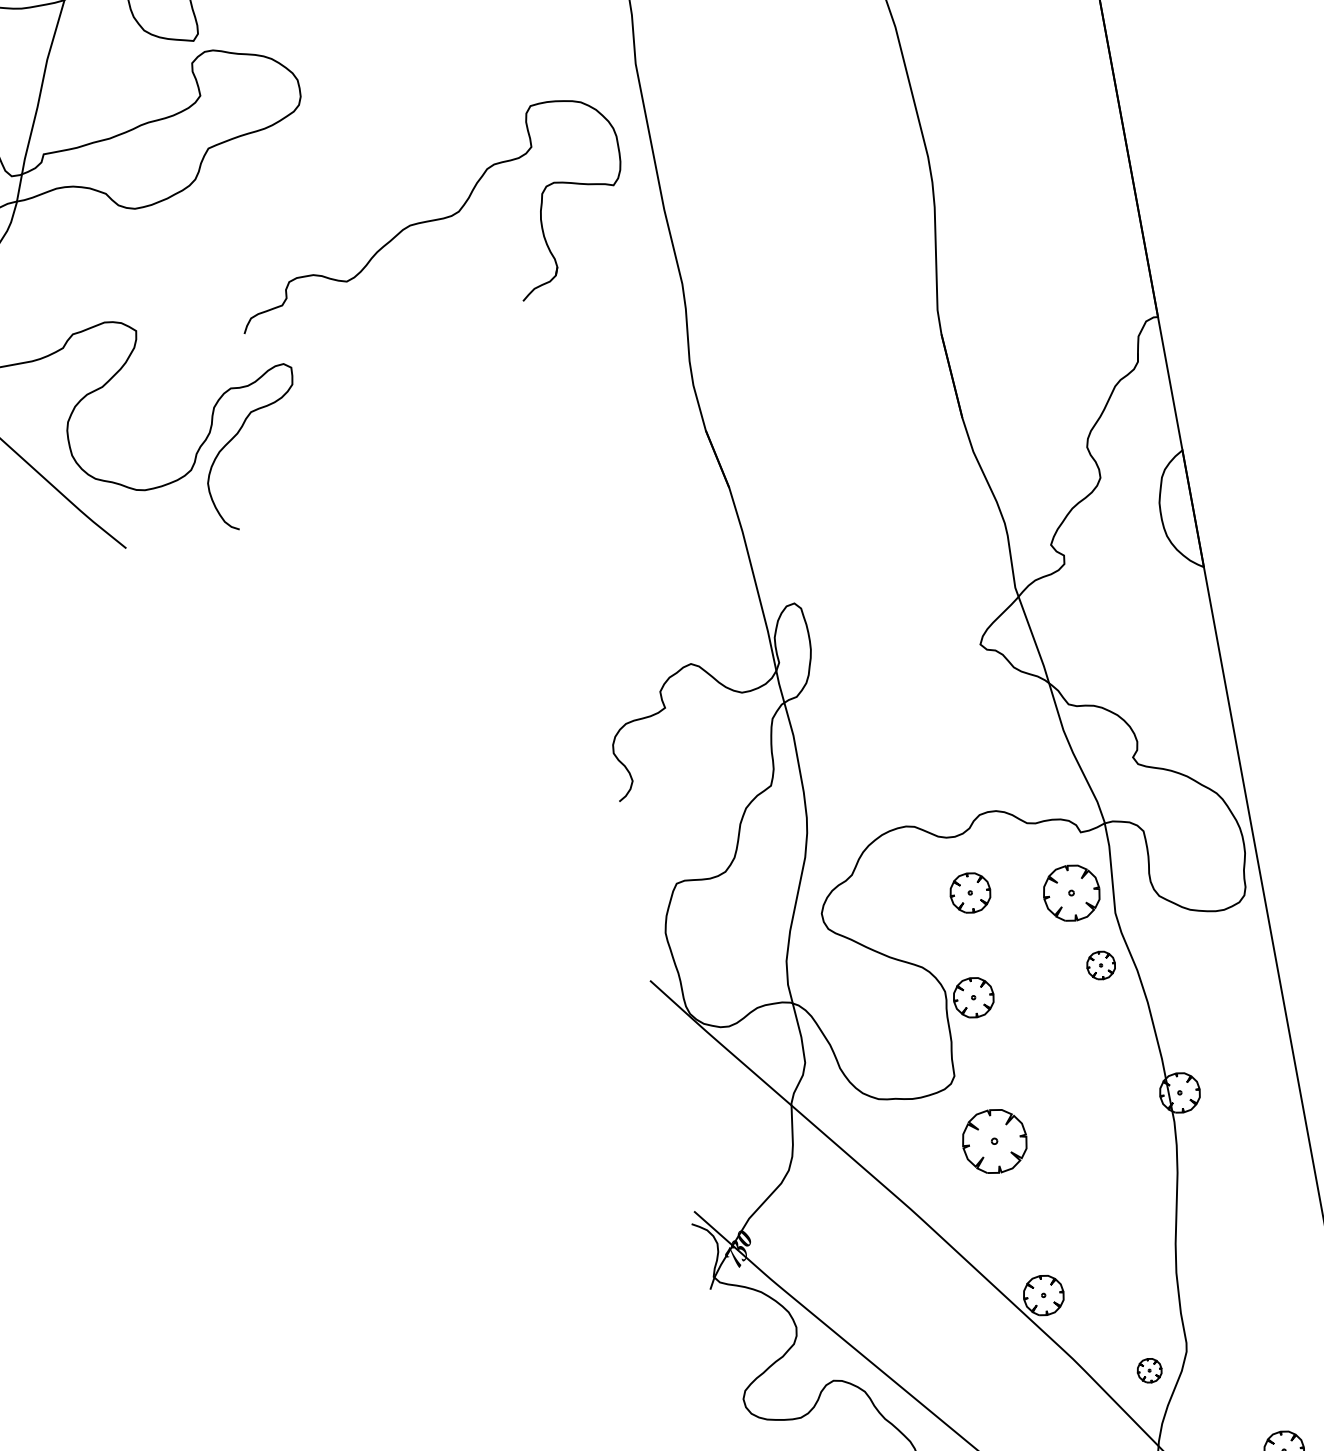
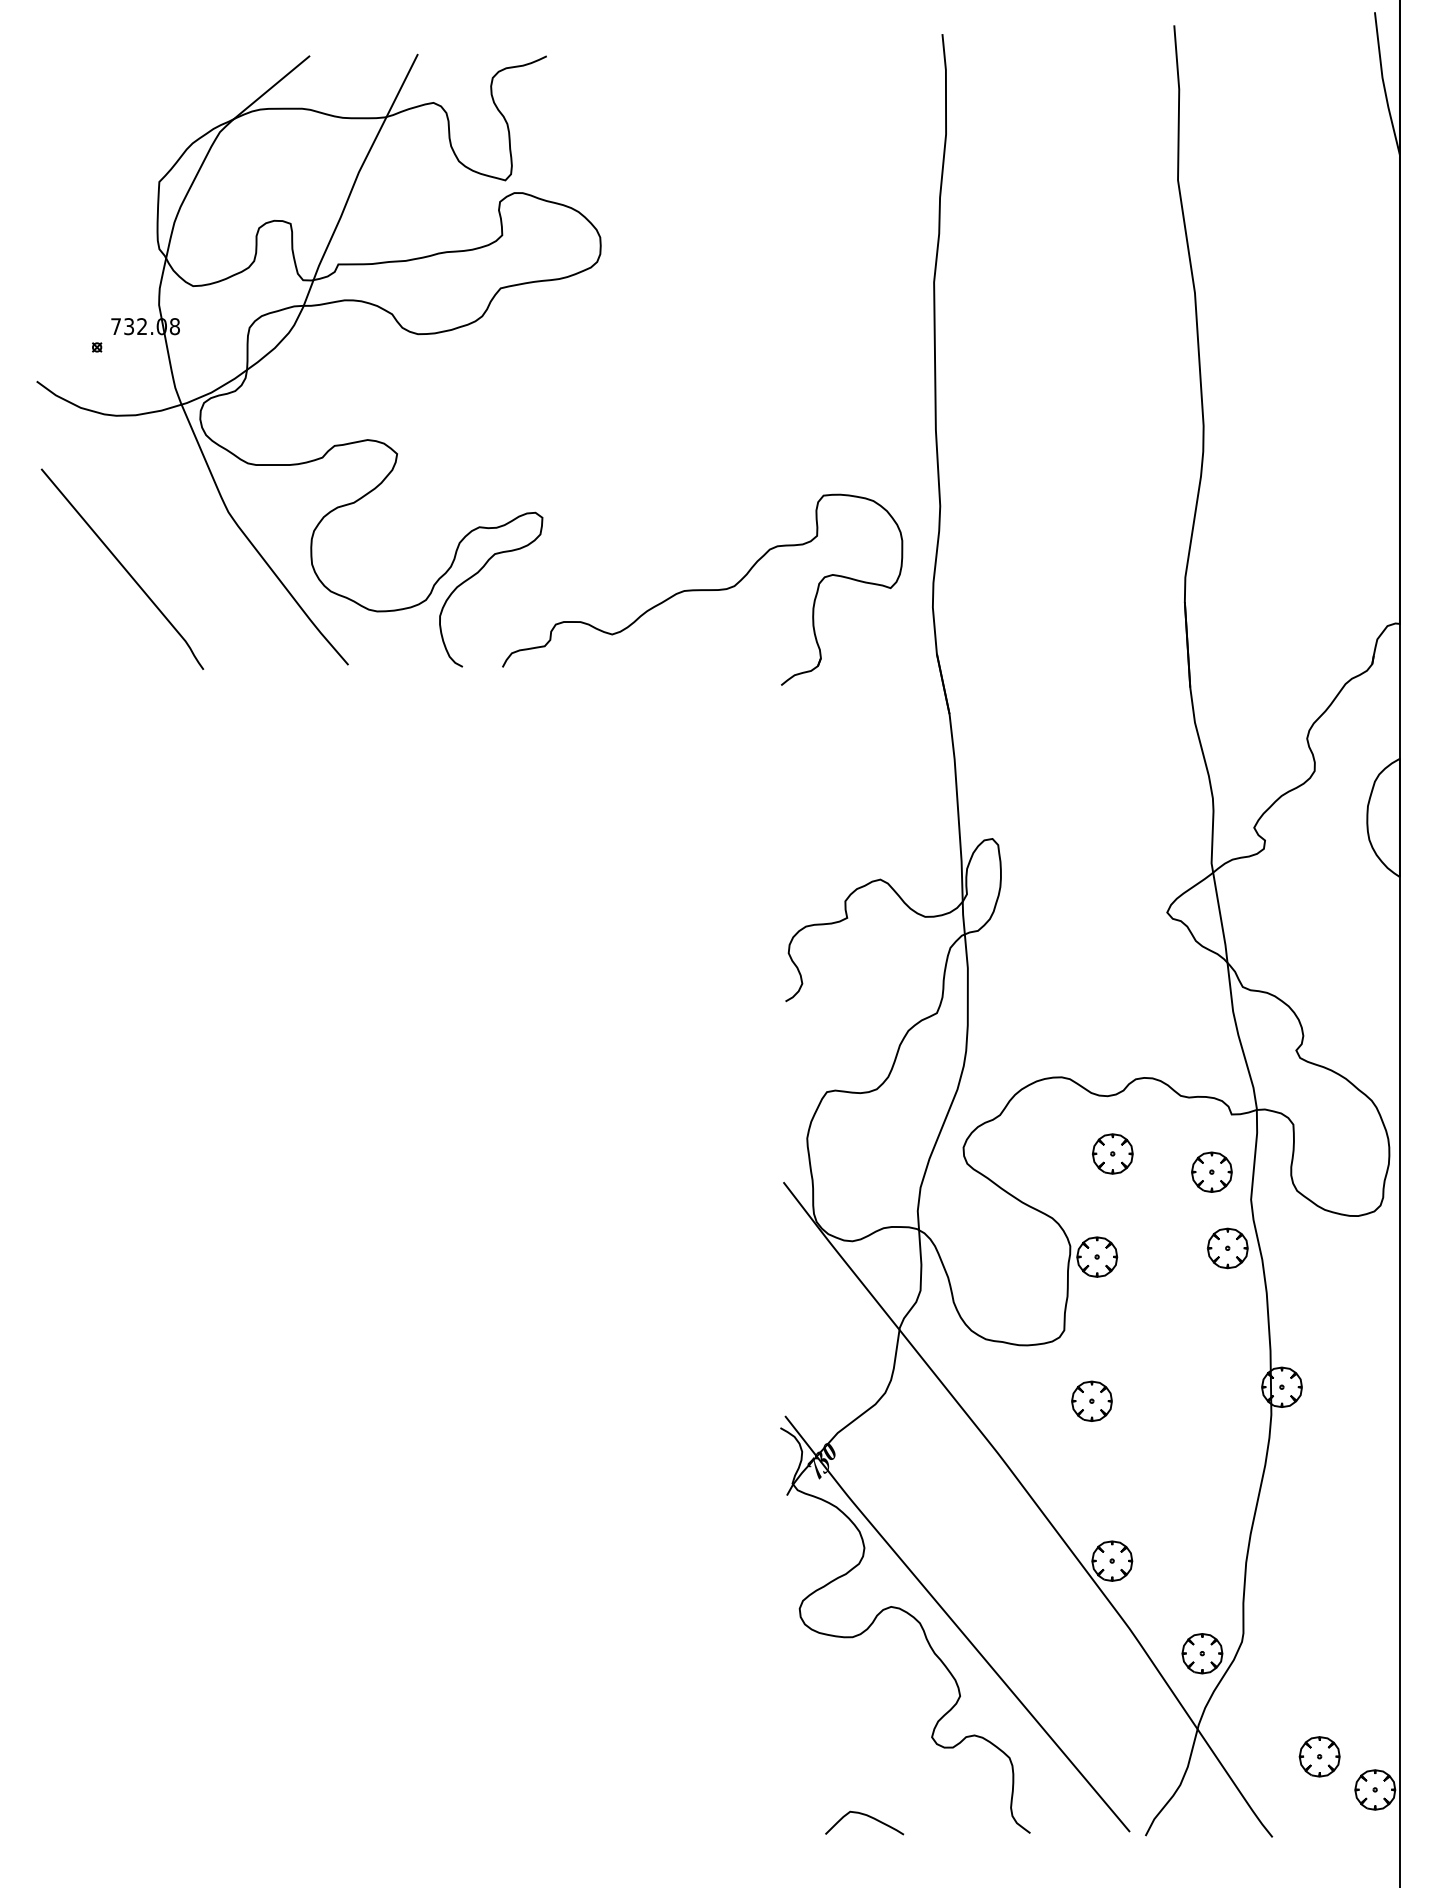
part: (427, 220) -> (702, 589), moved
part: (1071, 892) -> (1211, 1171), size x0.71
part: (1100, 965) -> (1227, 1248), size x1.43
part: (994, 1140) -> (1091, 1400), size x0.62
part: (1149, 1370) -> (1202, 1653), size x1.67

